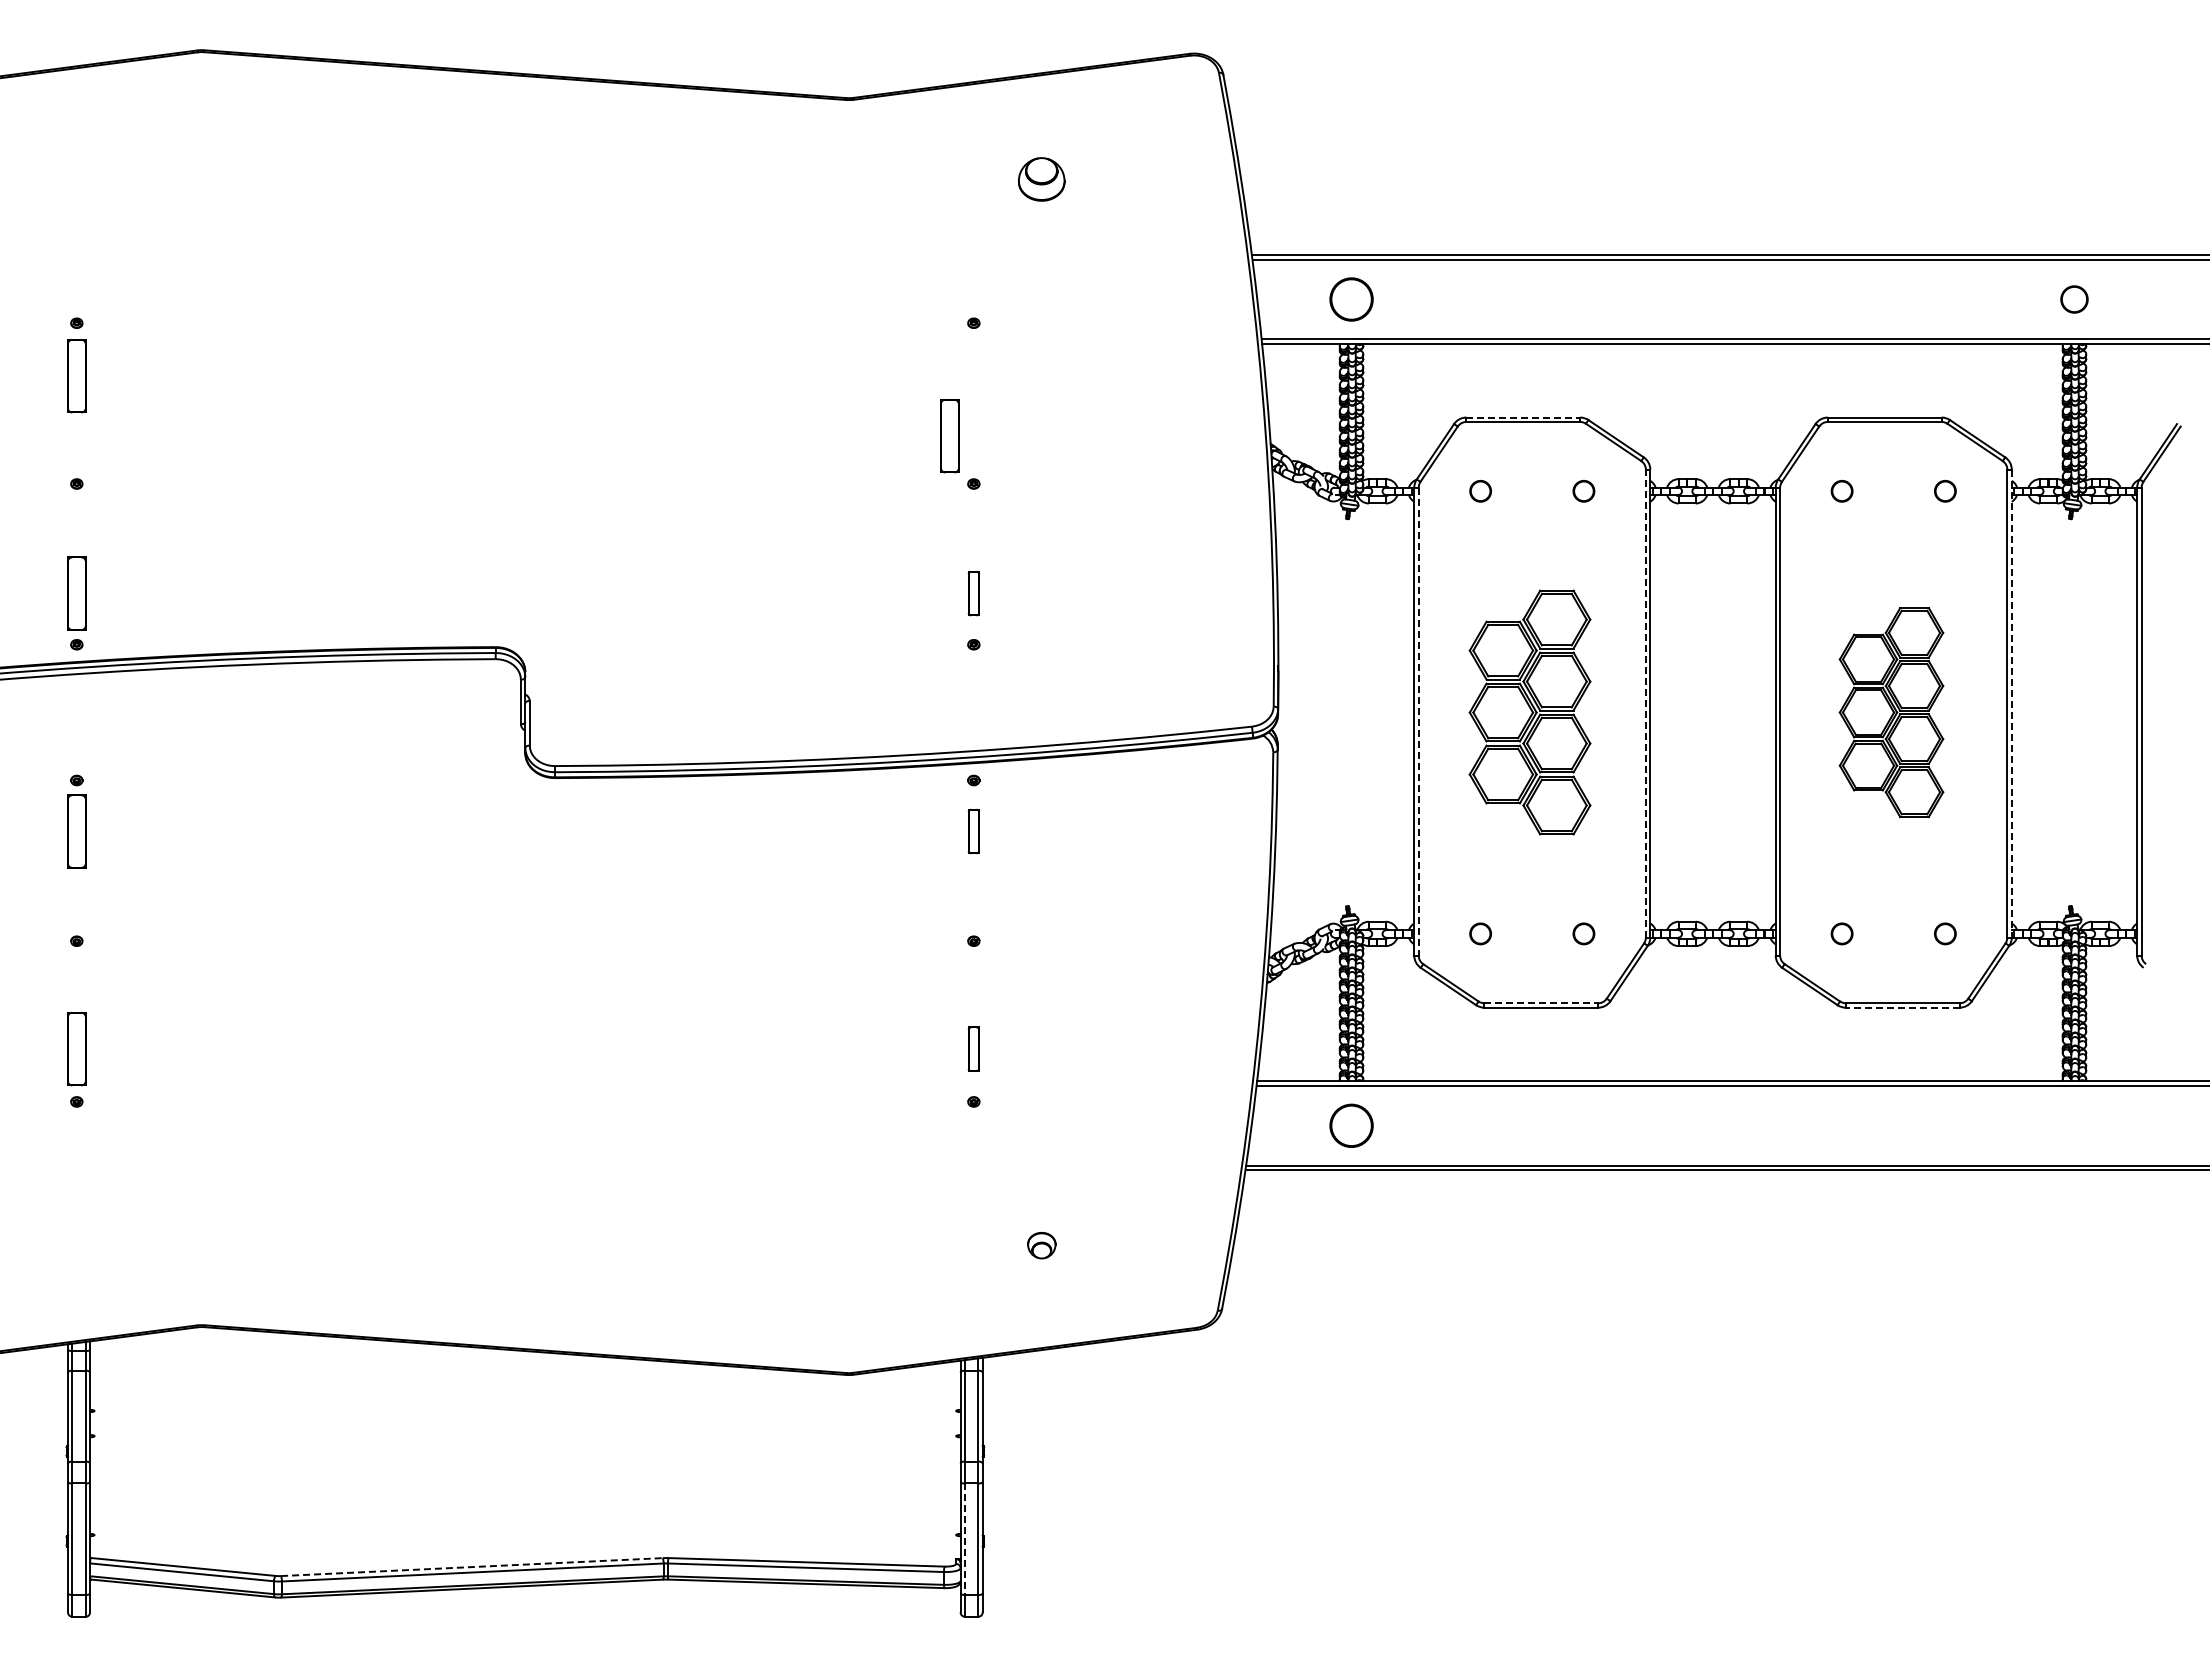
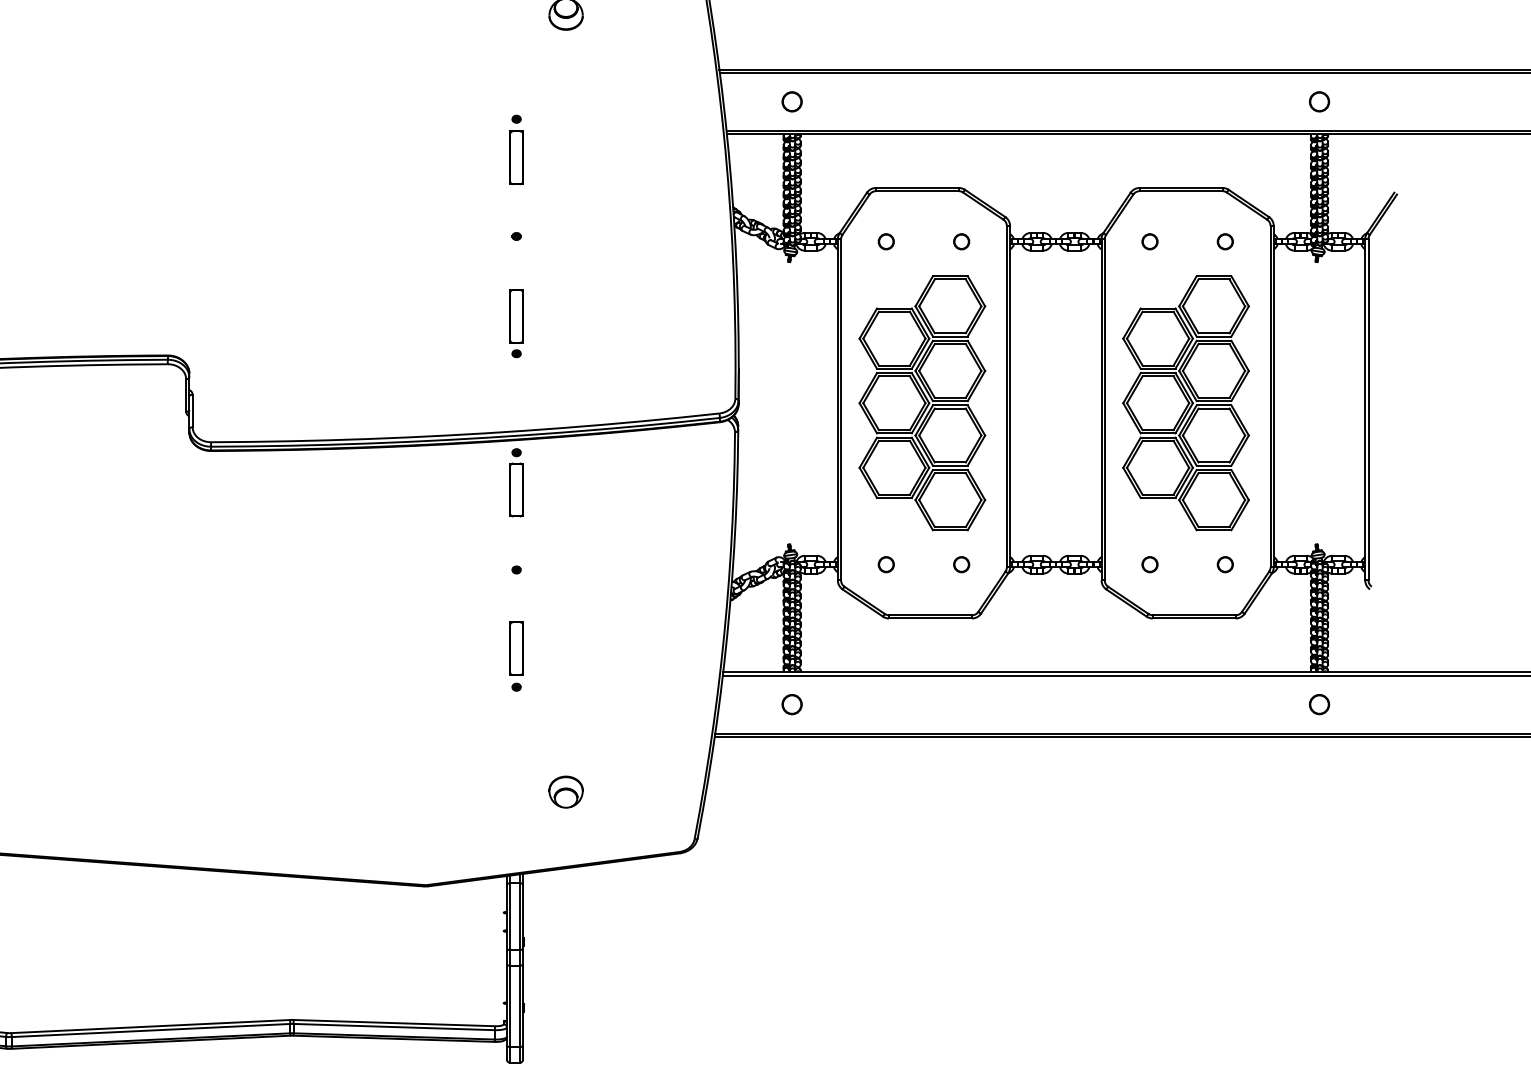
circle: (1351, 299) -> (792, 101), size x0.62
line: (1523, 417) -> (917, 187), dashed -> solid
part: (949, 436) -> (516, 158), moved
part: (973, 593) -> (516, 316), size x1.67
line: (1645, 703) -> (1006, 396), dashed -> solid
line: (2011, 703) -> (1273, 396), dashed -> solid
part: (1529, 712) -> (921, 403), size x1.43
part: (1891, 712) -> (1186, 403), size x1.67
line: (1418, 721) -> (840, 409), dashed -> solid
part: (973, 831) -> (516, 489), size x1.67
line: (1541, 1003) -> (930, 615), dashed -> solid
line: (1902, 1007) -> (1194, 618), dashed -> solid
part: (973, 1049) -> (516, 648), size x1.67
circle: (1351, 1125) -> (792, 704), size x0.62
circle: (2074, 1125) -> (1319, 704), added
part: (1041, 1245) -> (565, 791), size x1.67
line: (965, 1539) -> (510, 1006), dashed -> solid
line: (472, 1567) -> (150, 1026), dashed -> solid

